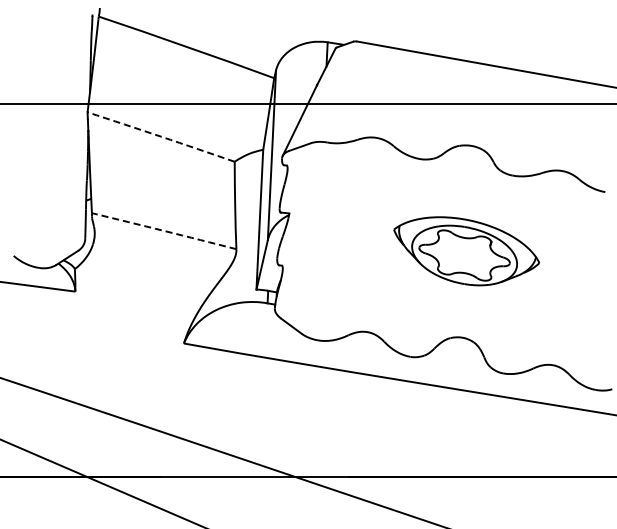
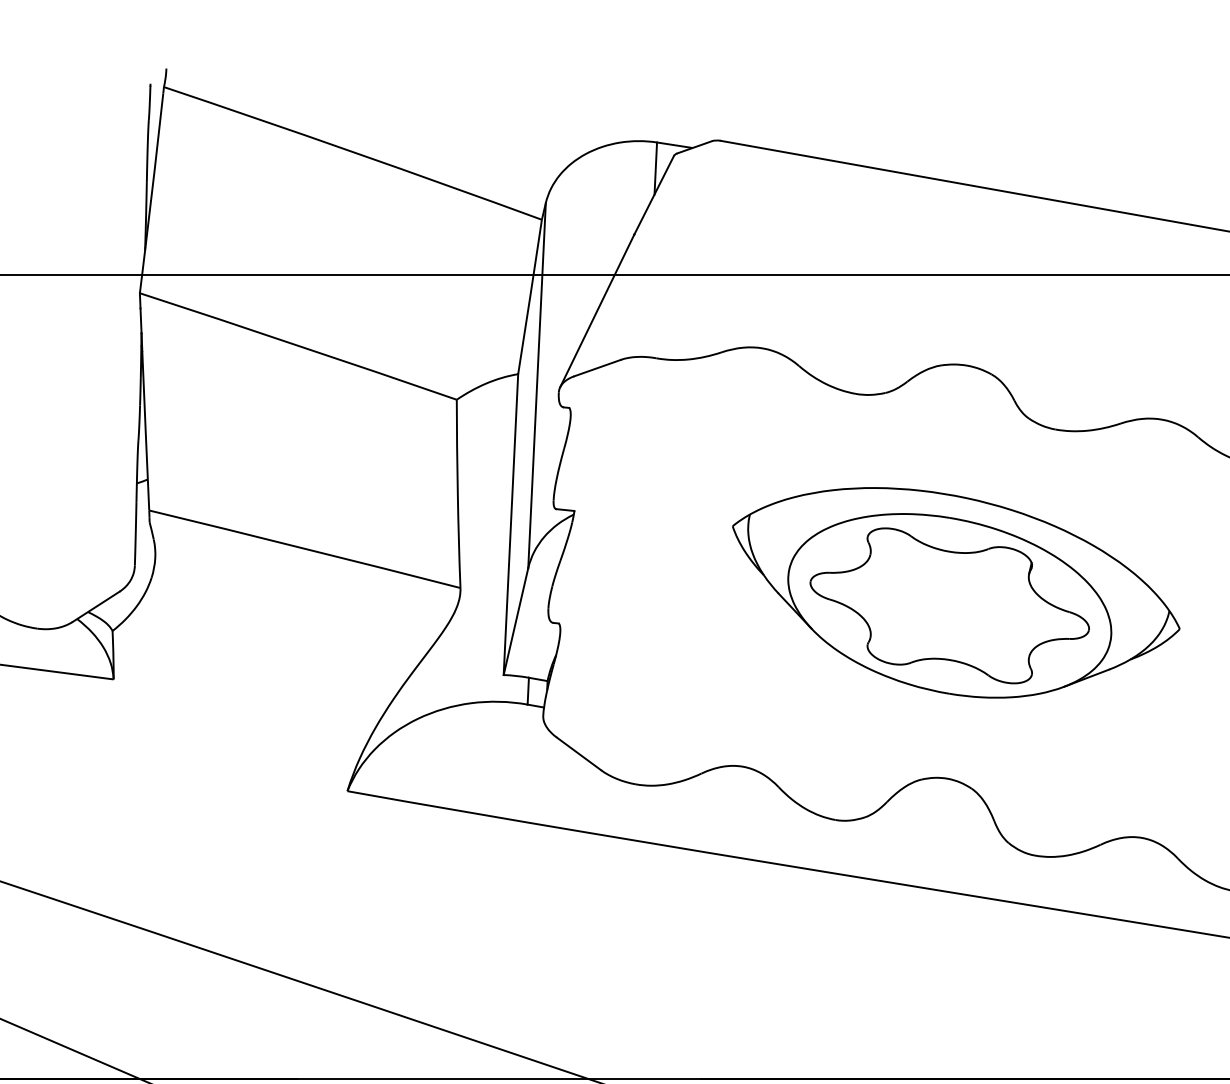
arc: (161, 136) -> (299, 345), dashed -> solid
arc: (164, 230) -> (305, 547), dashed -> solid
part: (466, 250) -> (956, 590), size x1.43

